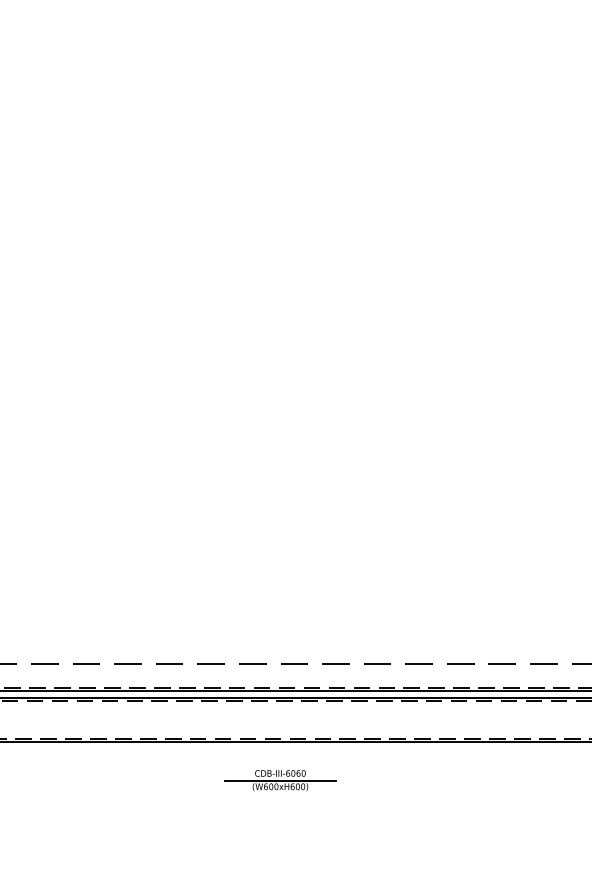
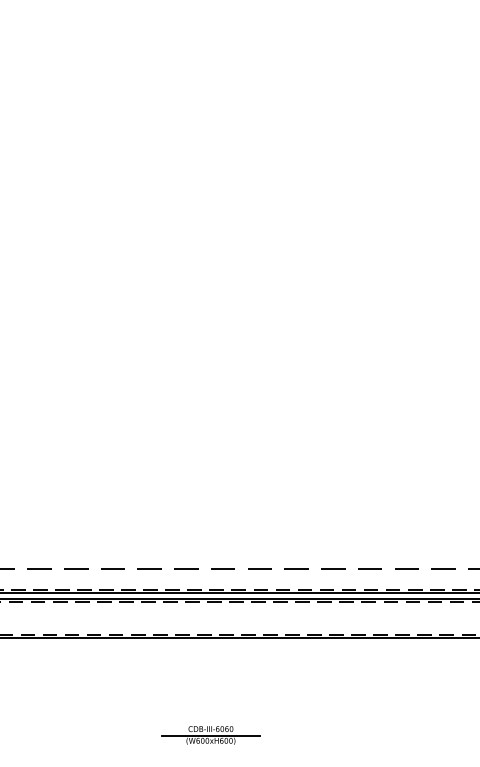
part: (280, 780) -> (210, 735), moved

